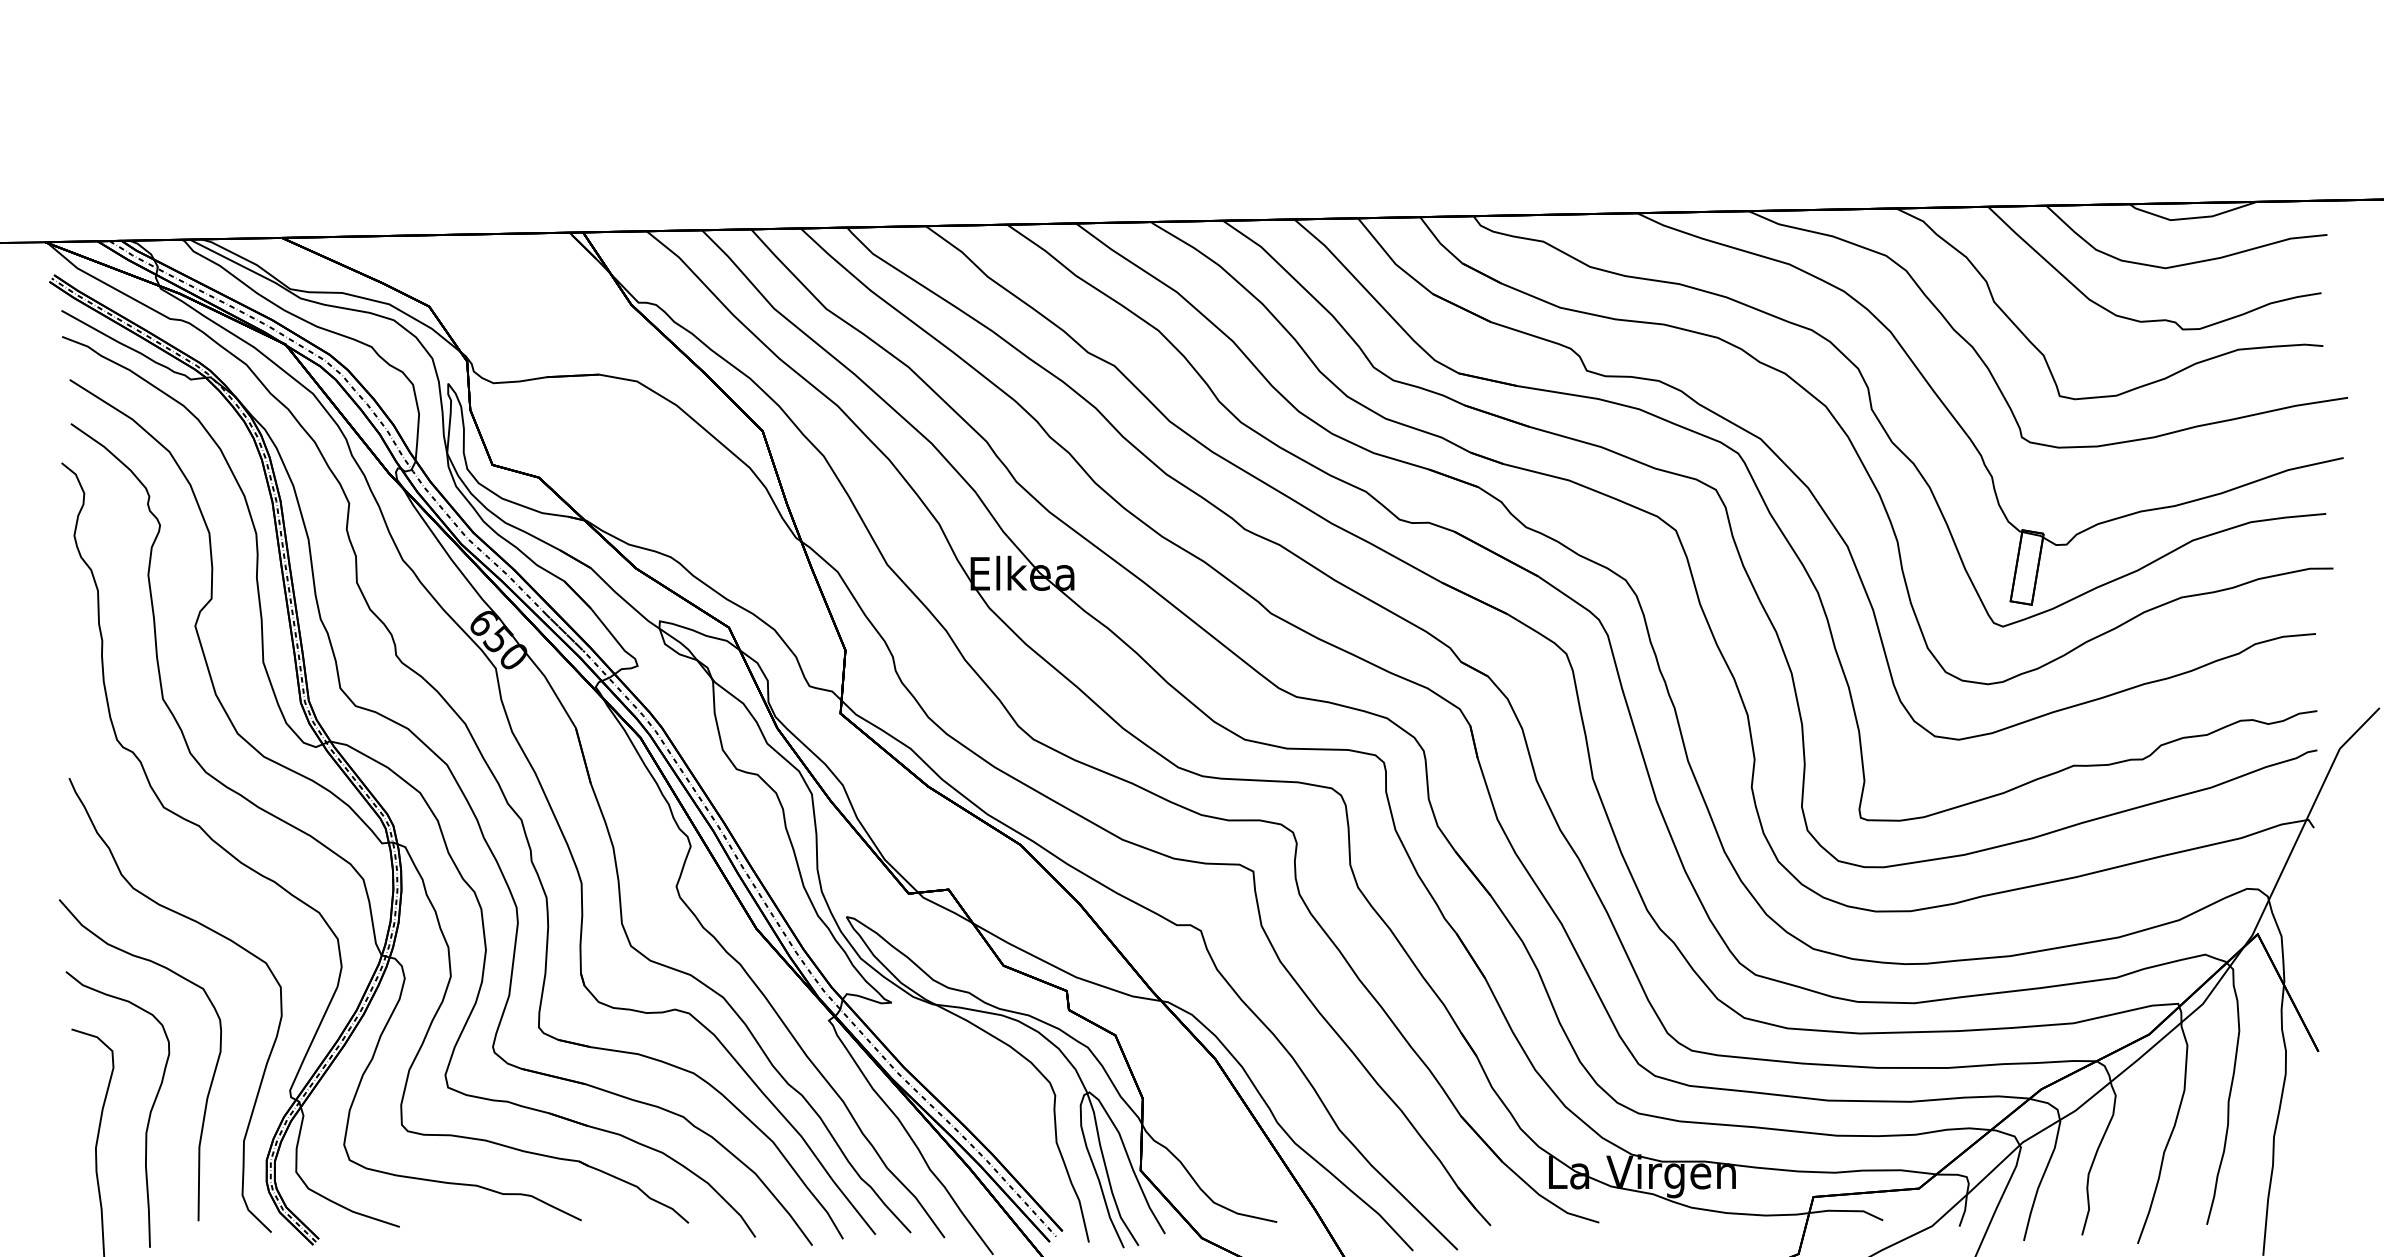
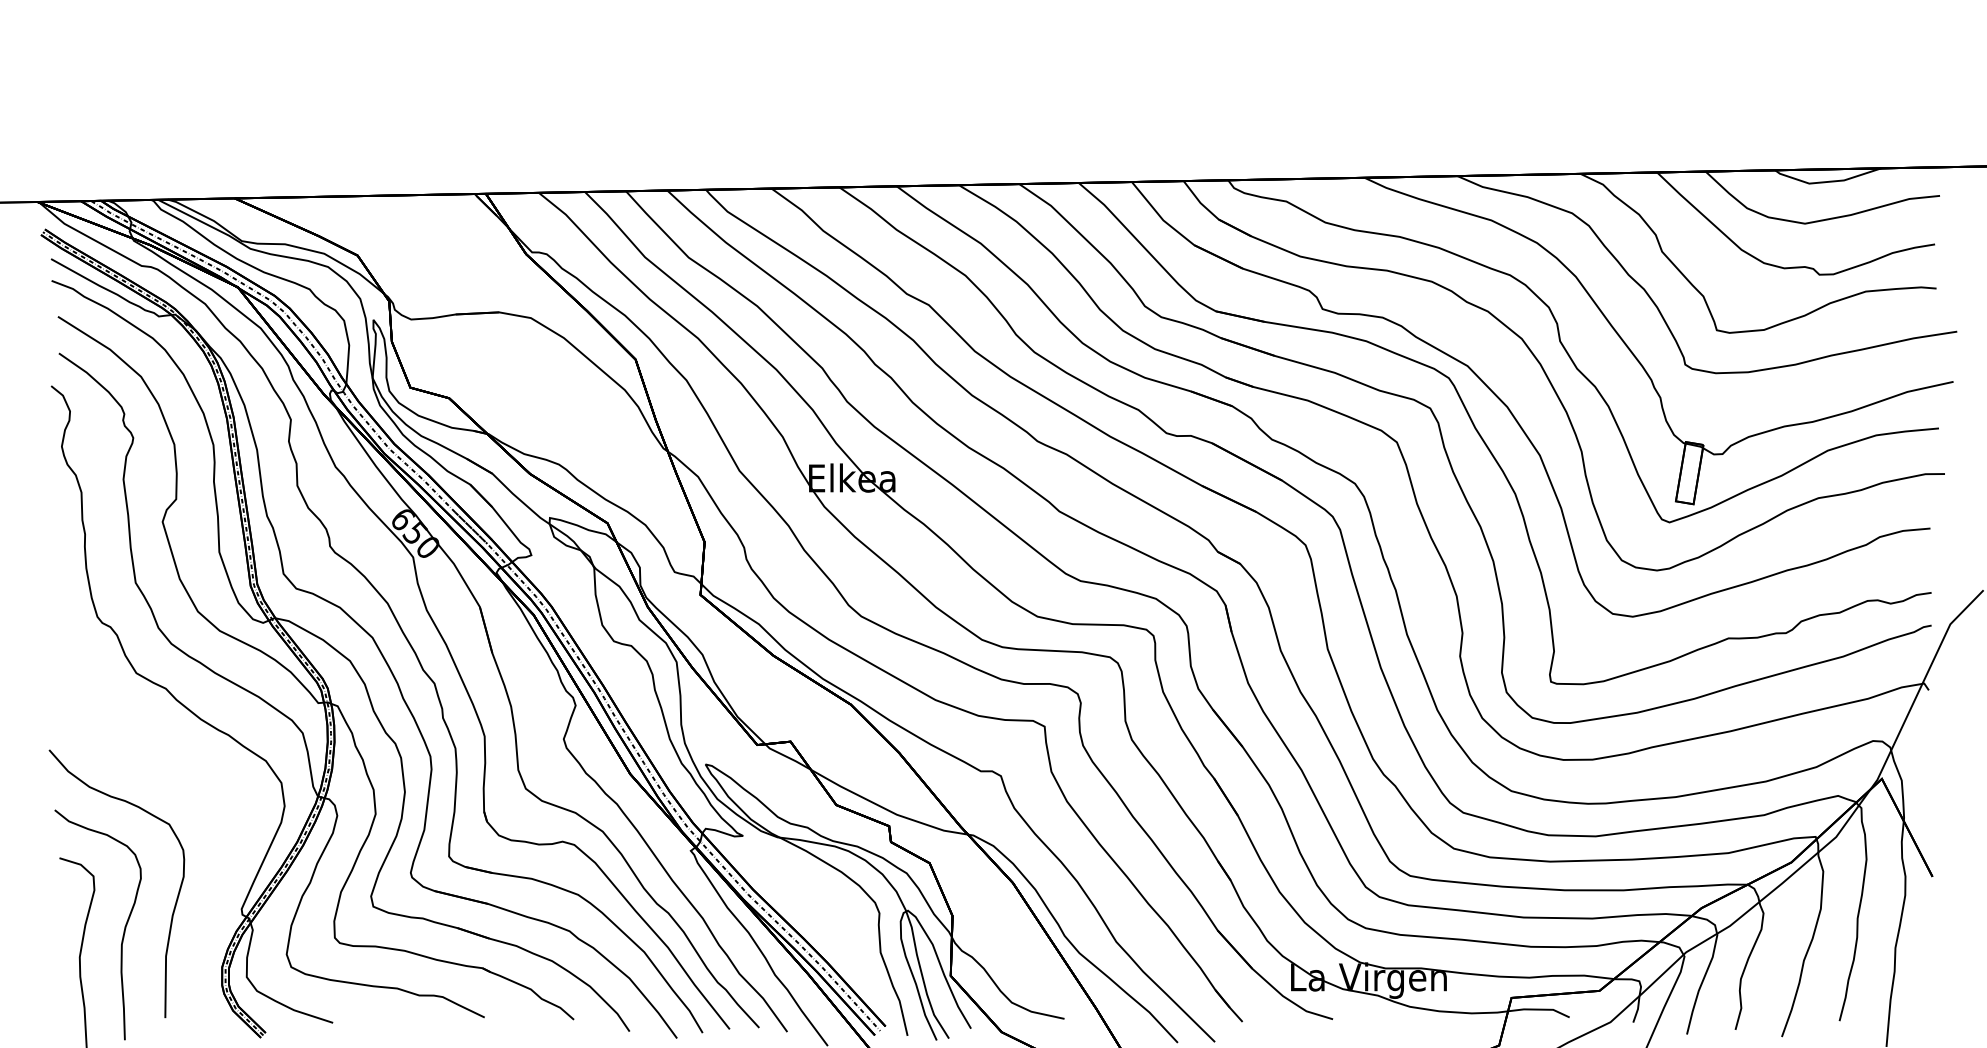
curve: (215, 933) -> (179, 778), removed

